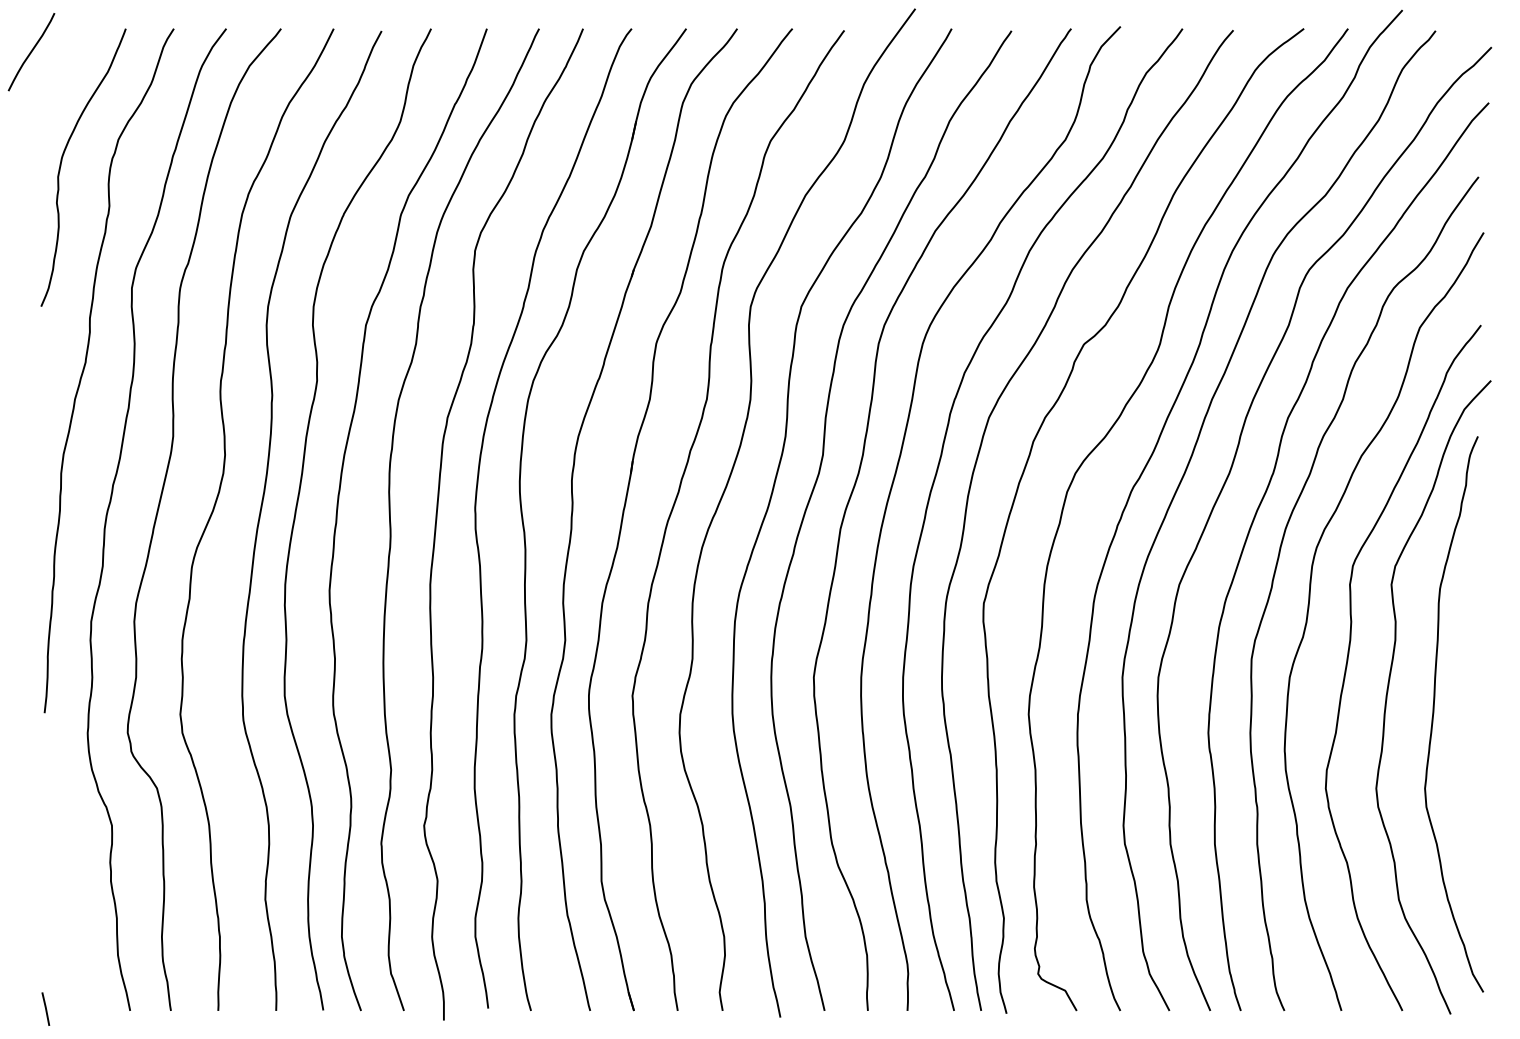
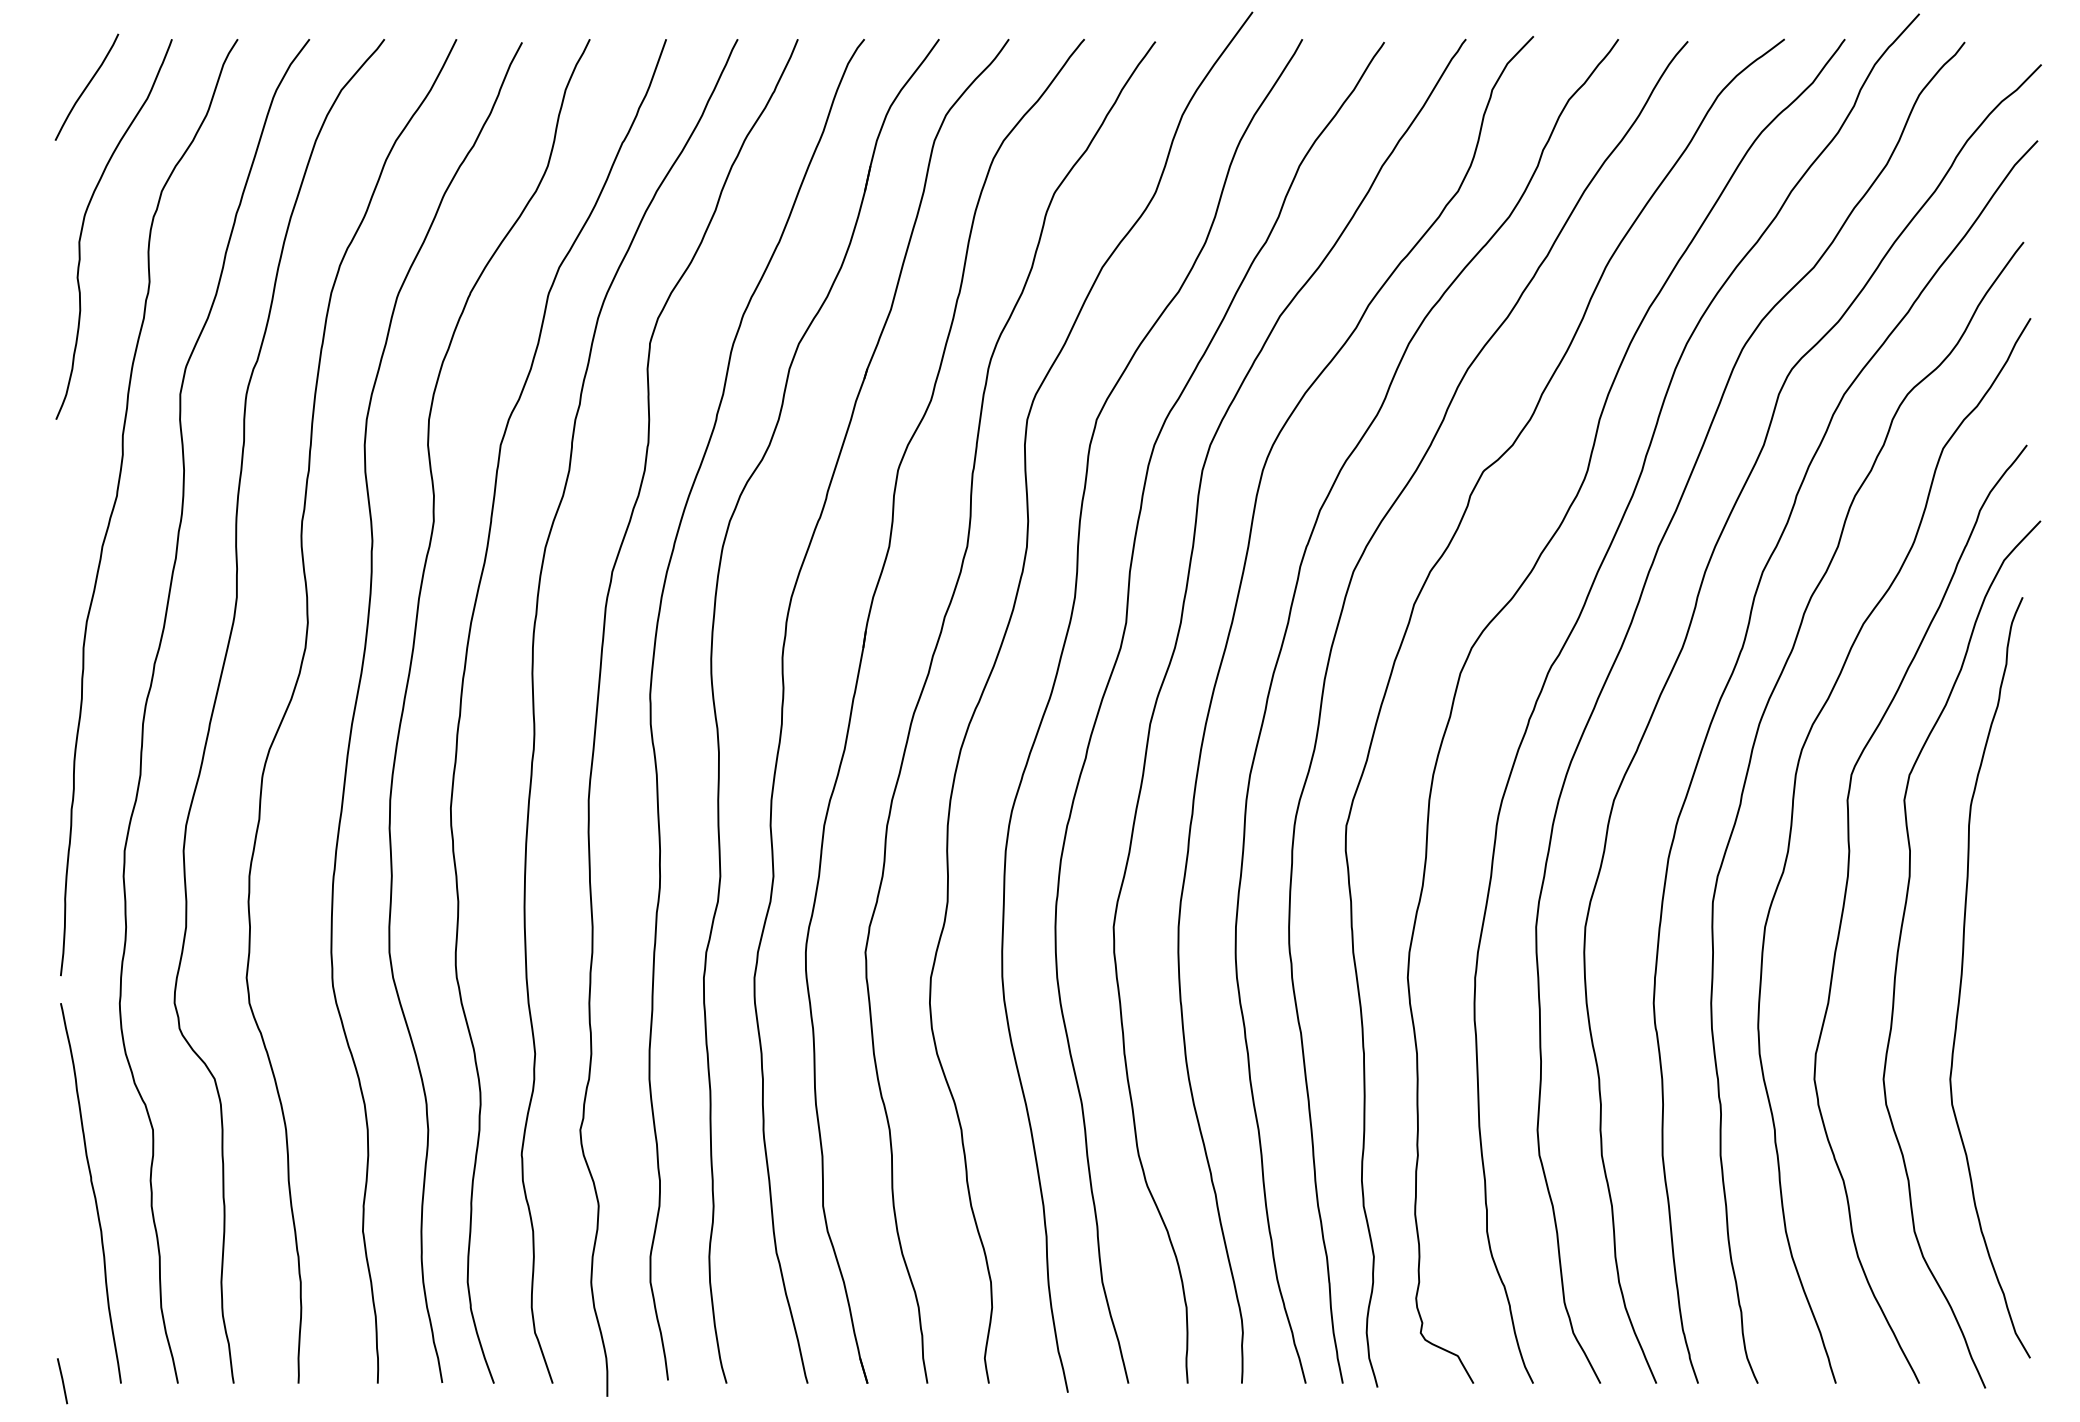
curve: (31, 51) -> (86, 86), moved
curve: (67, 870) -> (92, 1191), added

